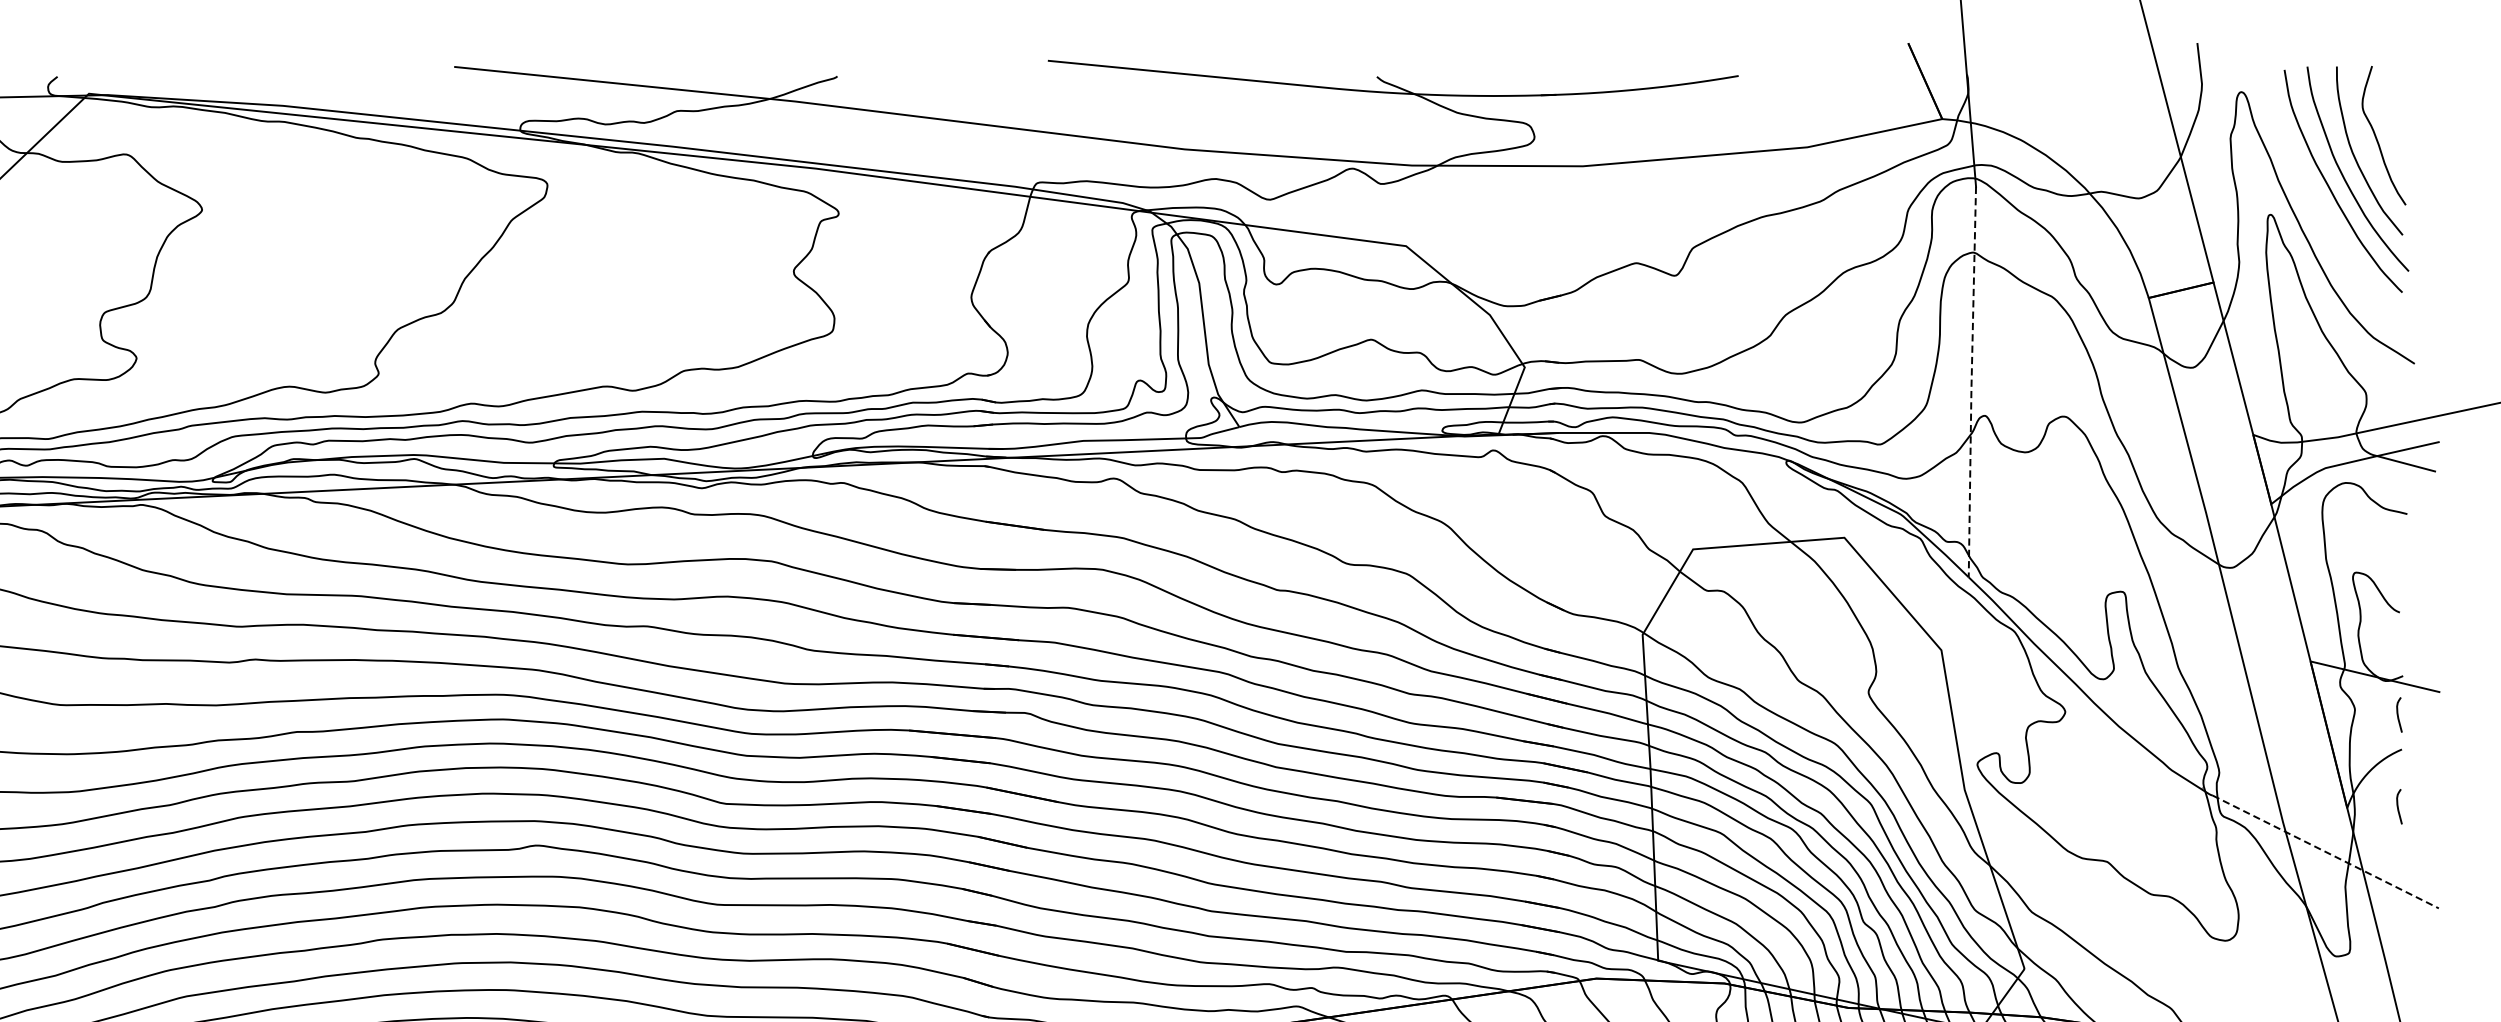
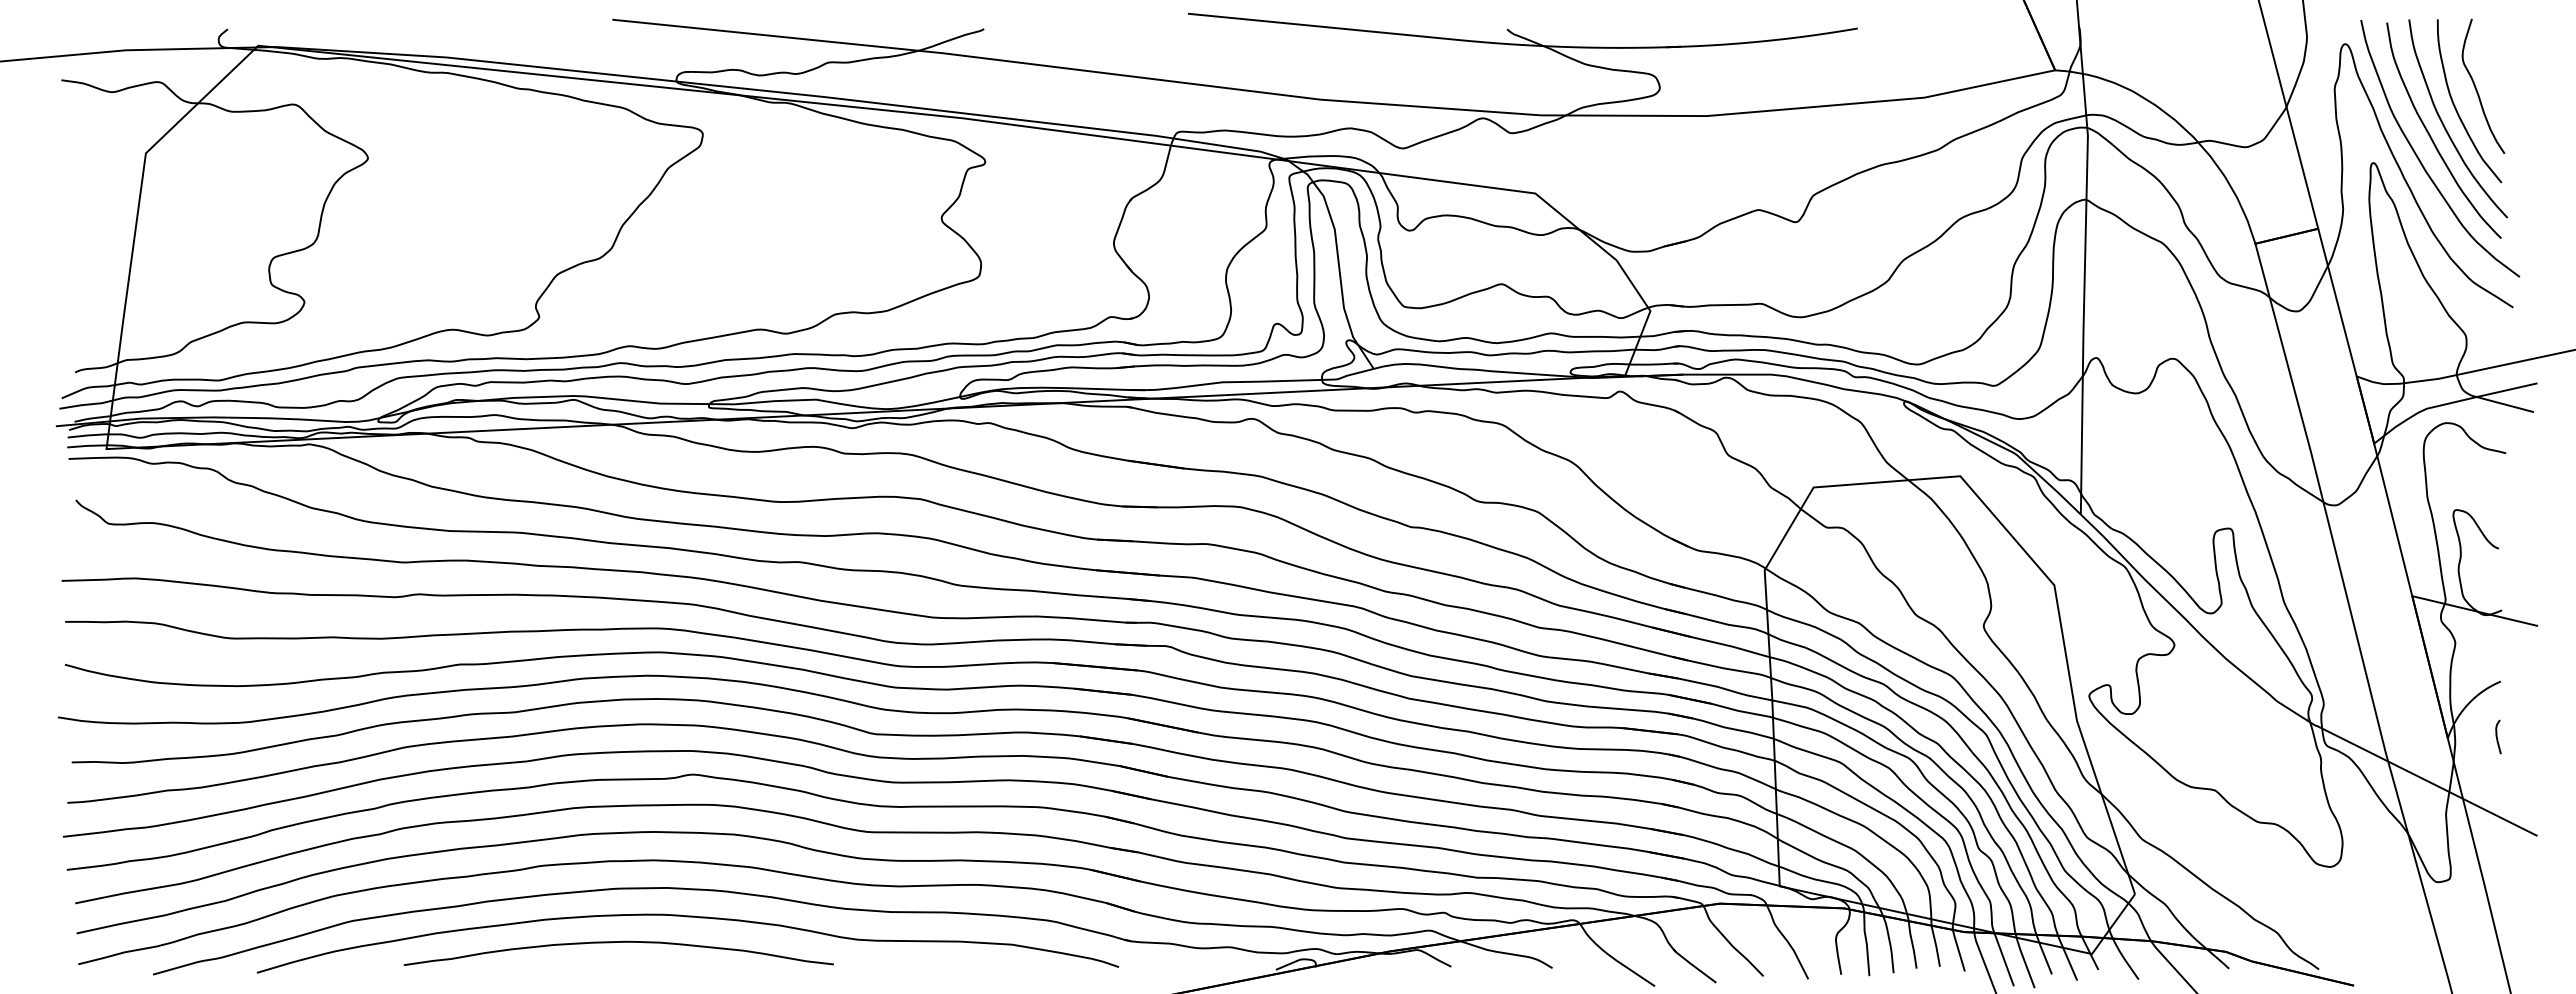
curve: (2320, 213) -> (2421, 161), added
line: (1971, 383) -> (2083, 326), dashed -> solid
curve: (2398, 714) -> (2497, 647), removed
line: (2326, 852) -> (2427, 781), dashed -> solid

